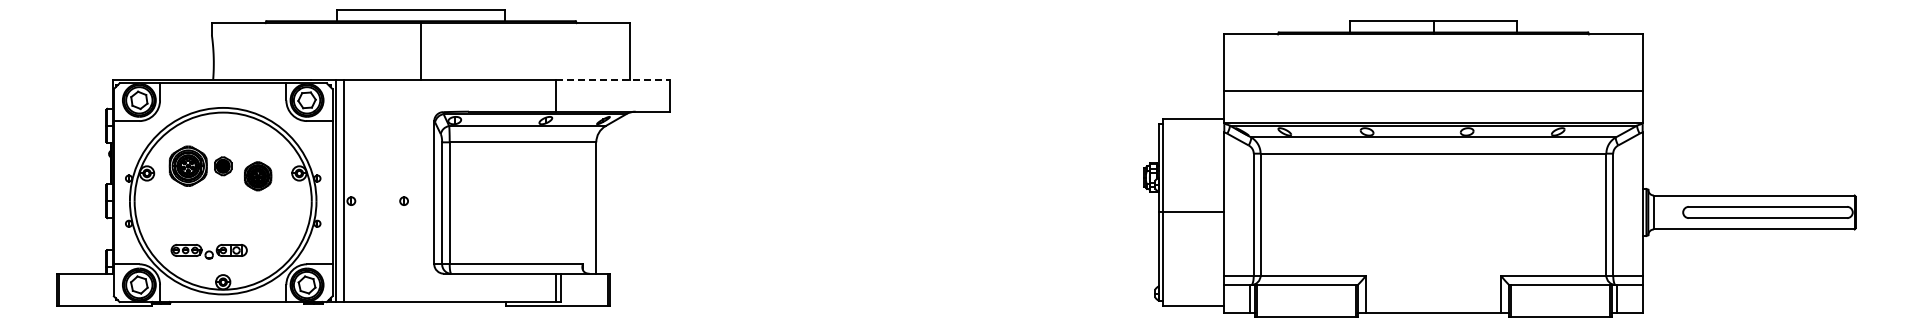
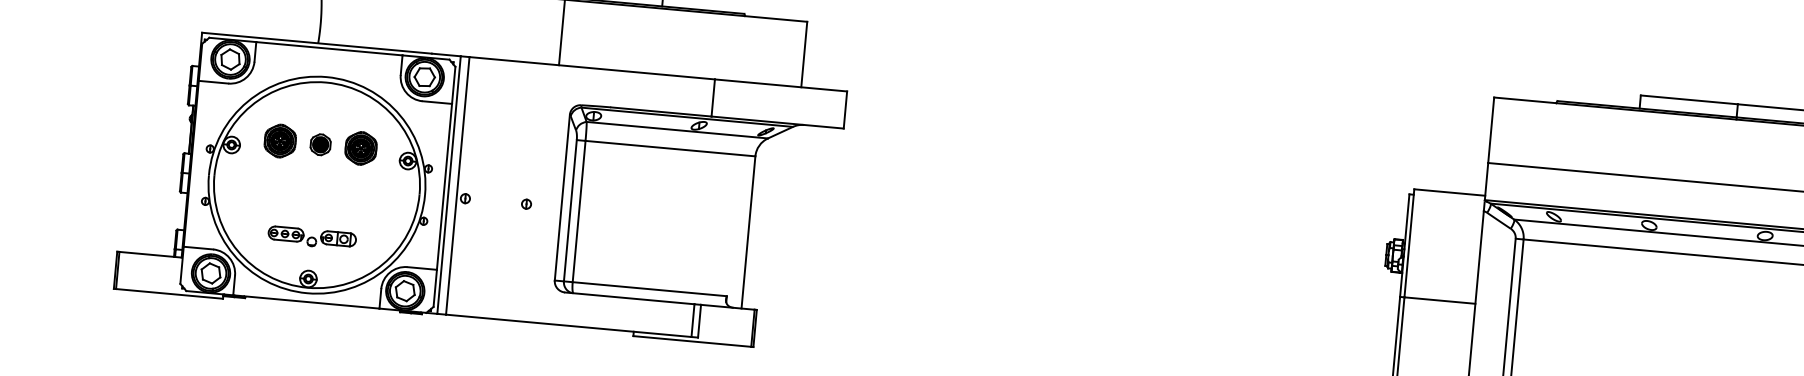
line: (613, 79) -> (781, 85), dashed -> solid
part: (188, 166) -> (280, 141), size x0.71
part: (257, 176) -> (360, 148), moved
part: (208, 251) -> (311, 237), moved

